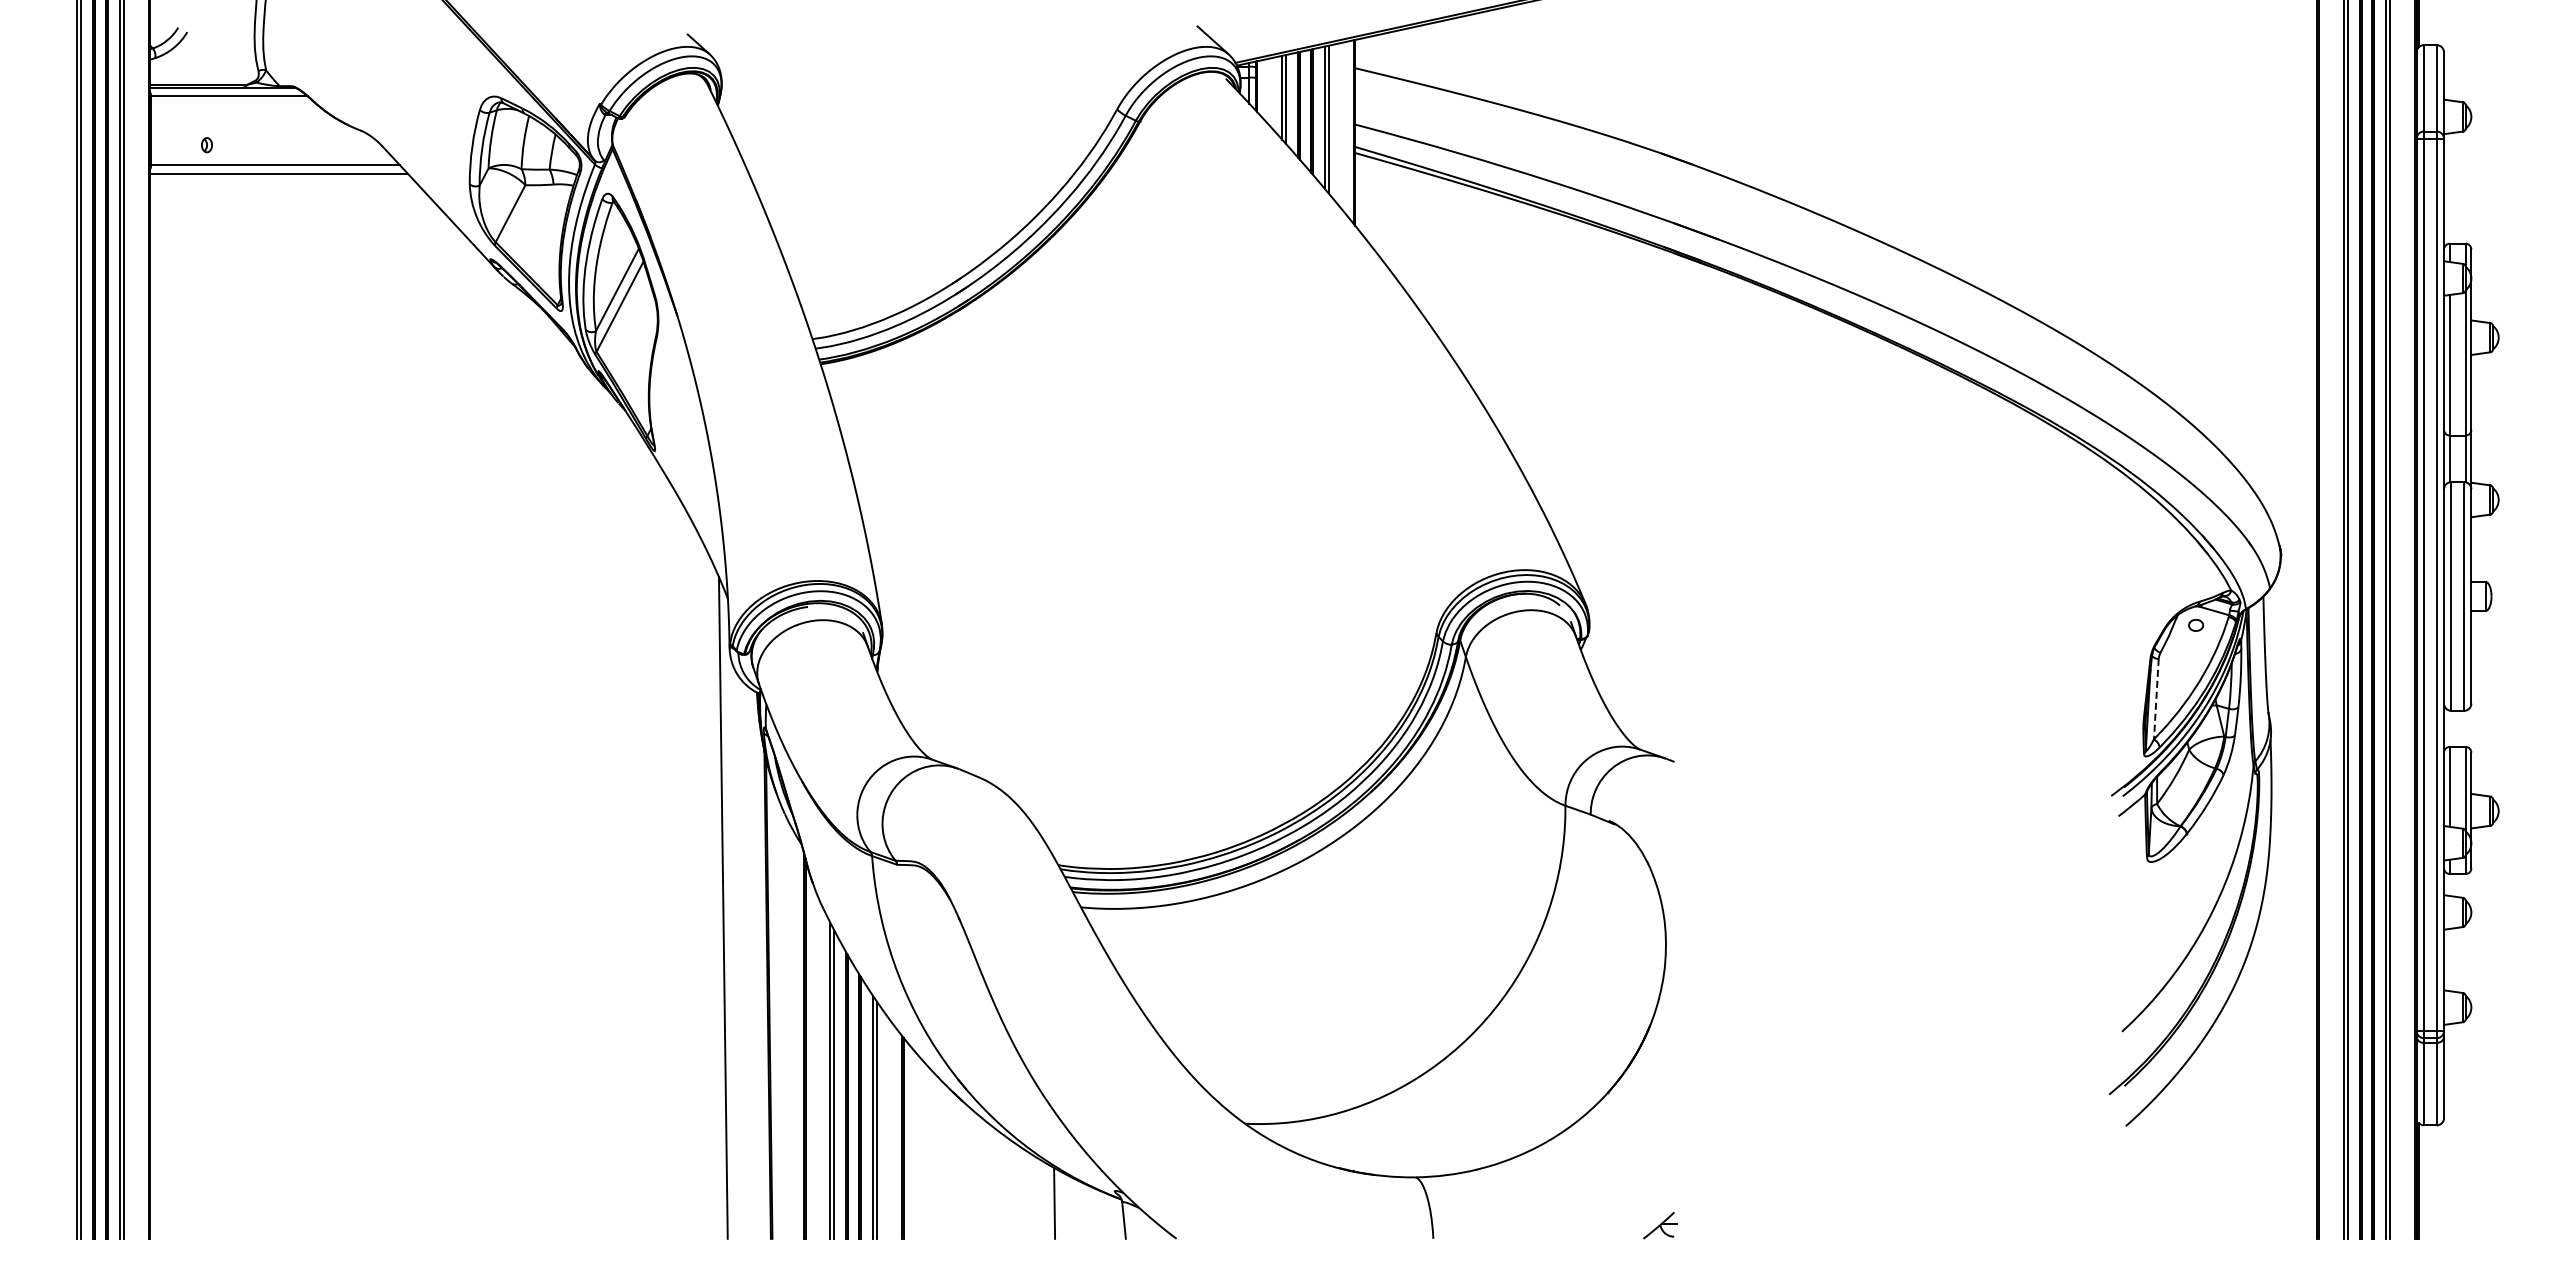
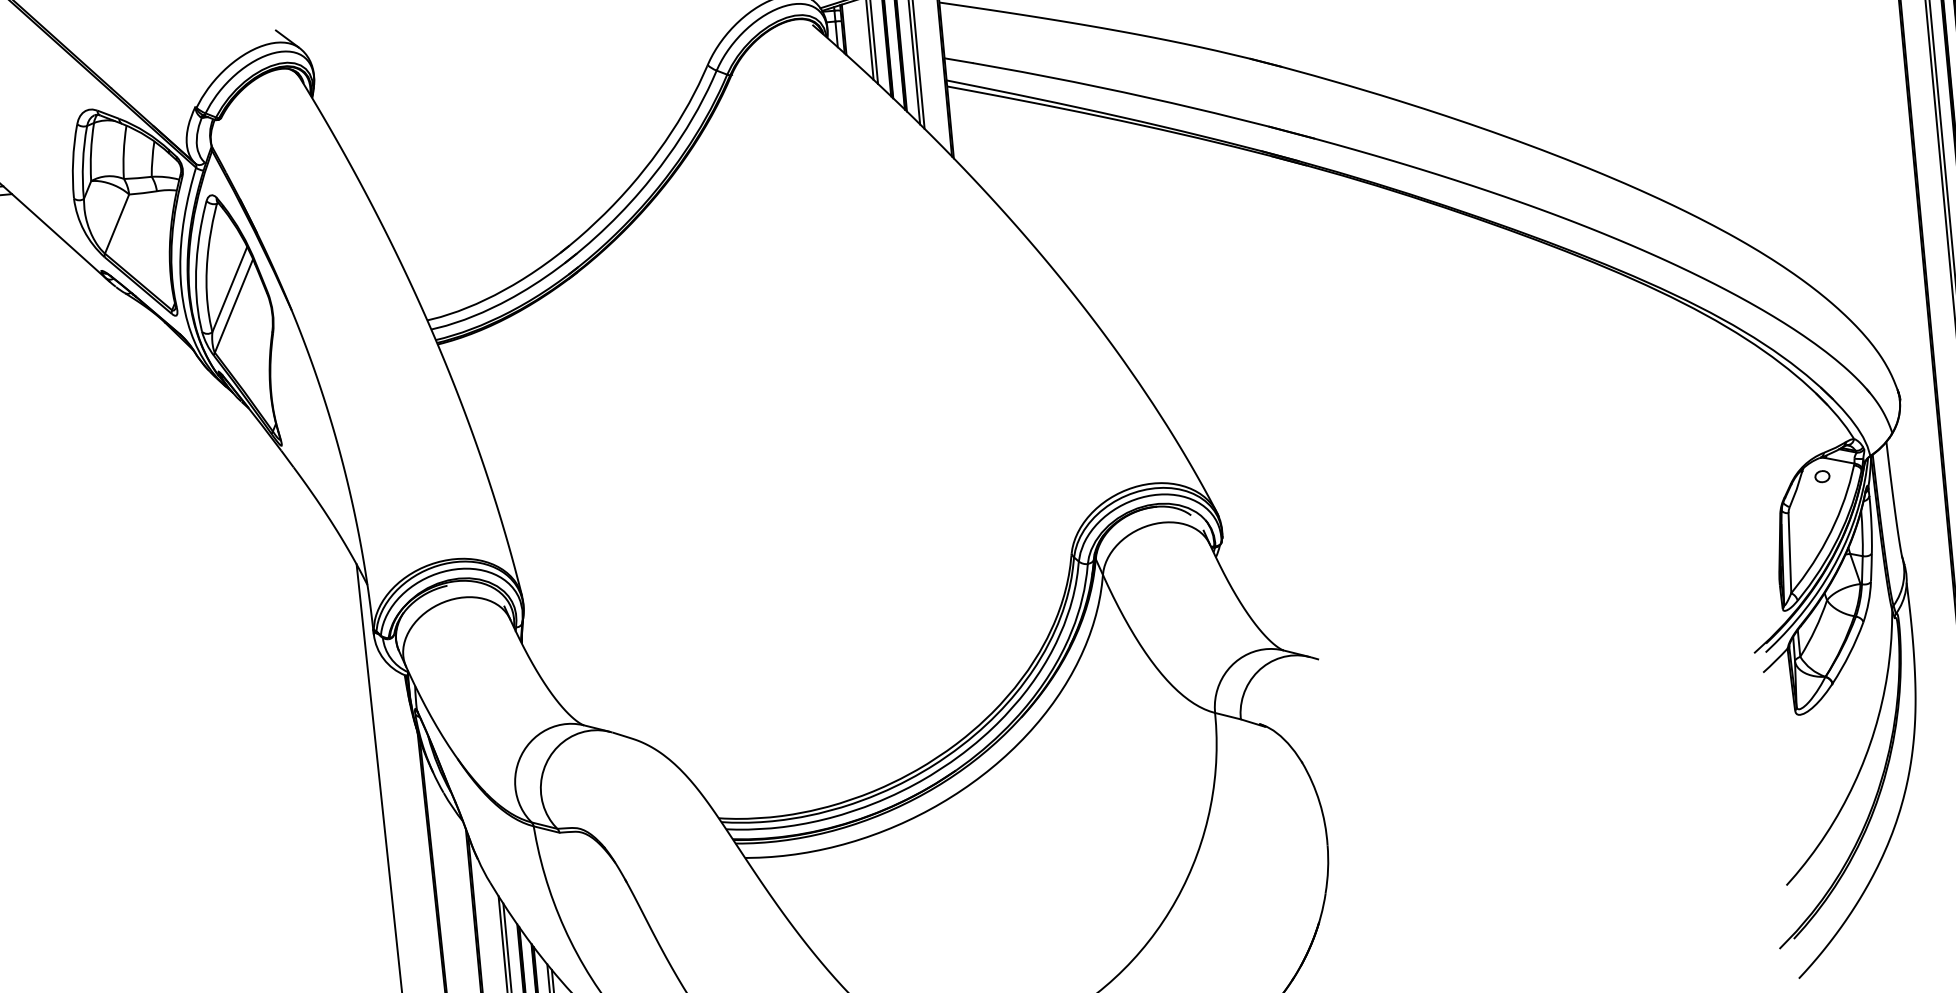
line: (2156, 699) -> (1790, 553), dashed -> solid

